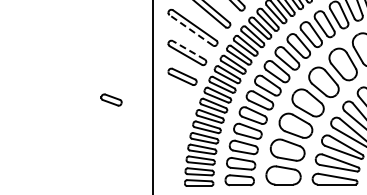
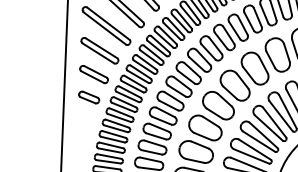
line: (190, 30) -> (103, 28), dashed -> solid
line: (188, 50) -> (101, 48), dashed -> solid
part: (111, 99) -> (89, 96), moved

